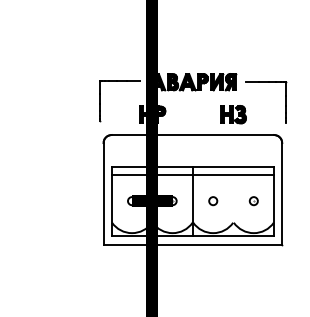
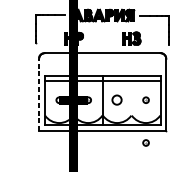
line: (103, 193) -> (38, 94), solid -> dashed
circle: (213, 201) -> (117, 100), size x1.6
part: (253, 261) -> (145, 143), added

